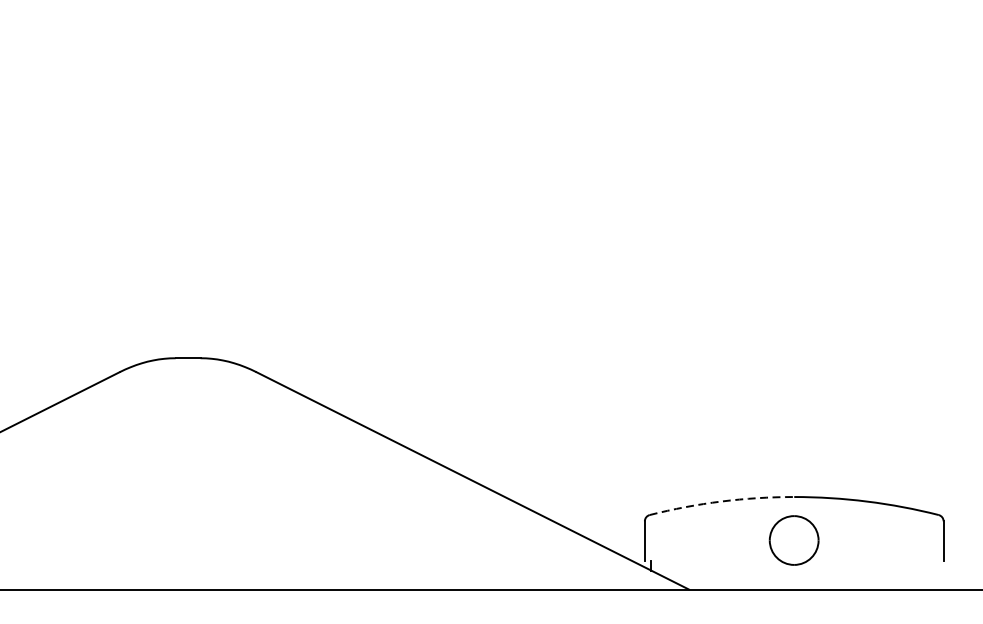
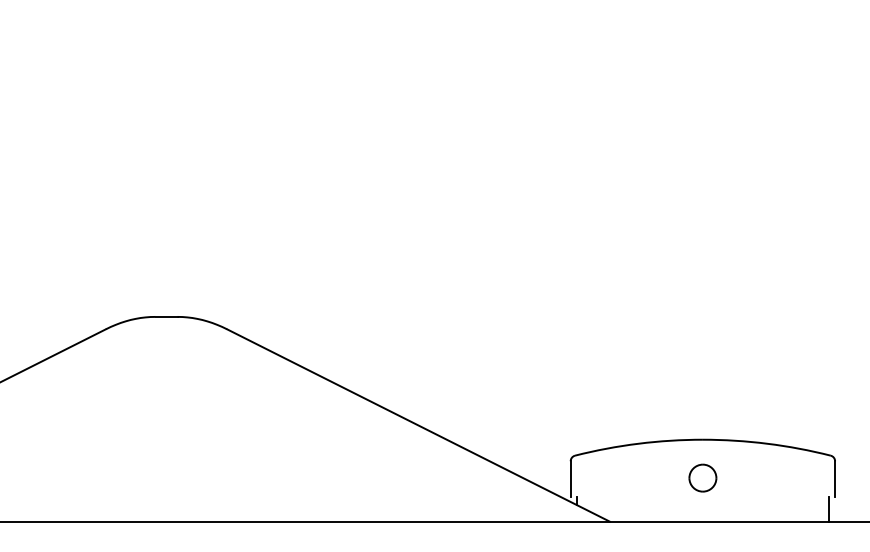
arc: (721, 501) -> (638, 443), dashed -> solid
part: (793, 539) -> (702, 477), size x0.62
line: (937, 574) -> (829, 508), added

